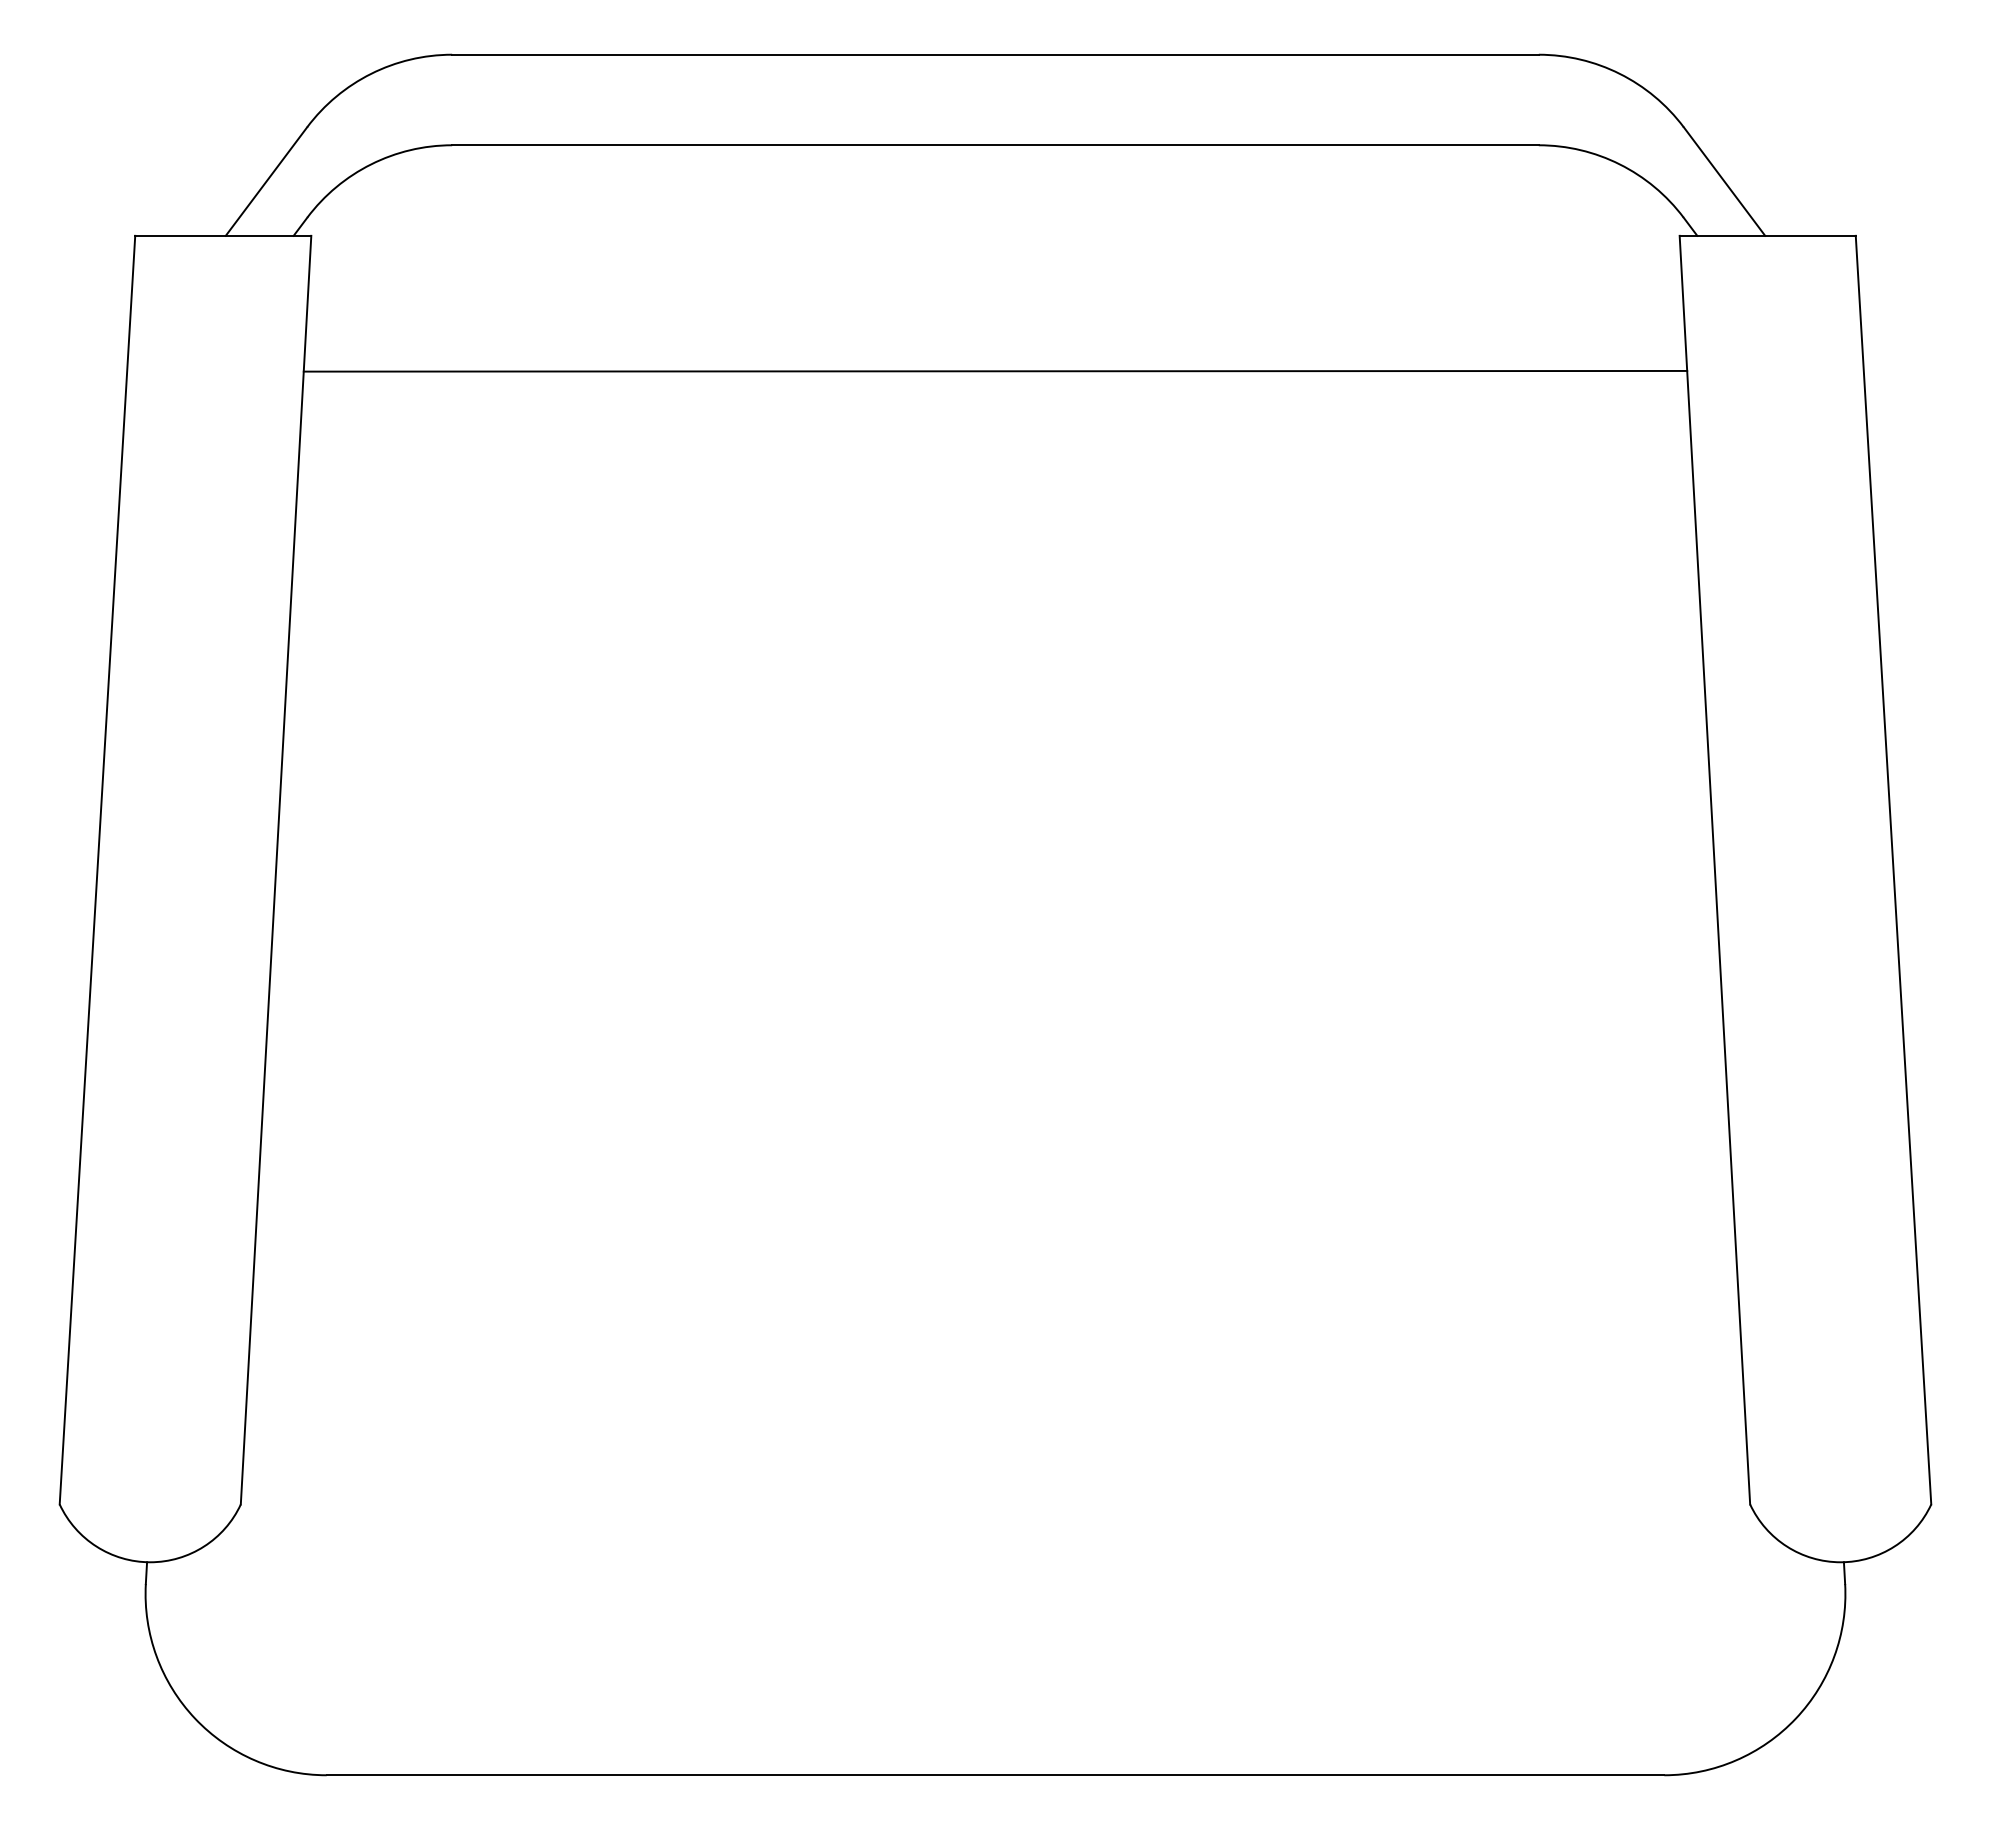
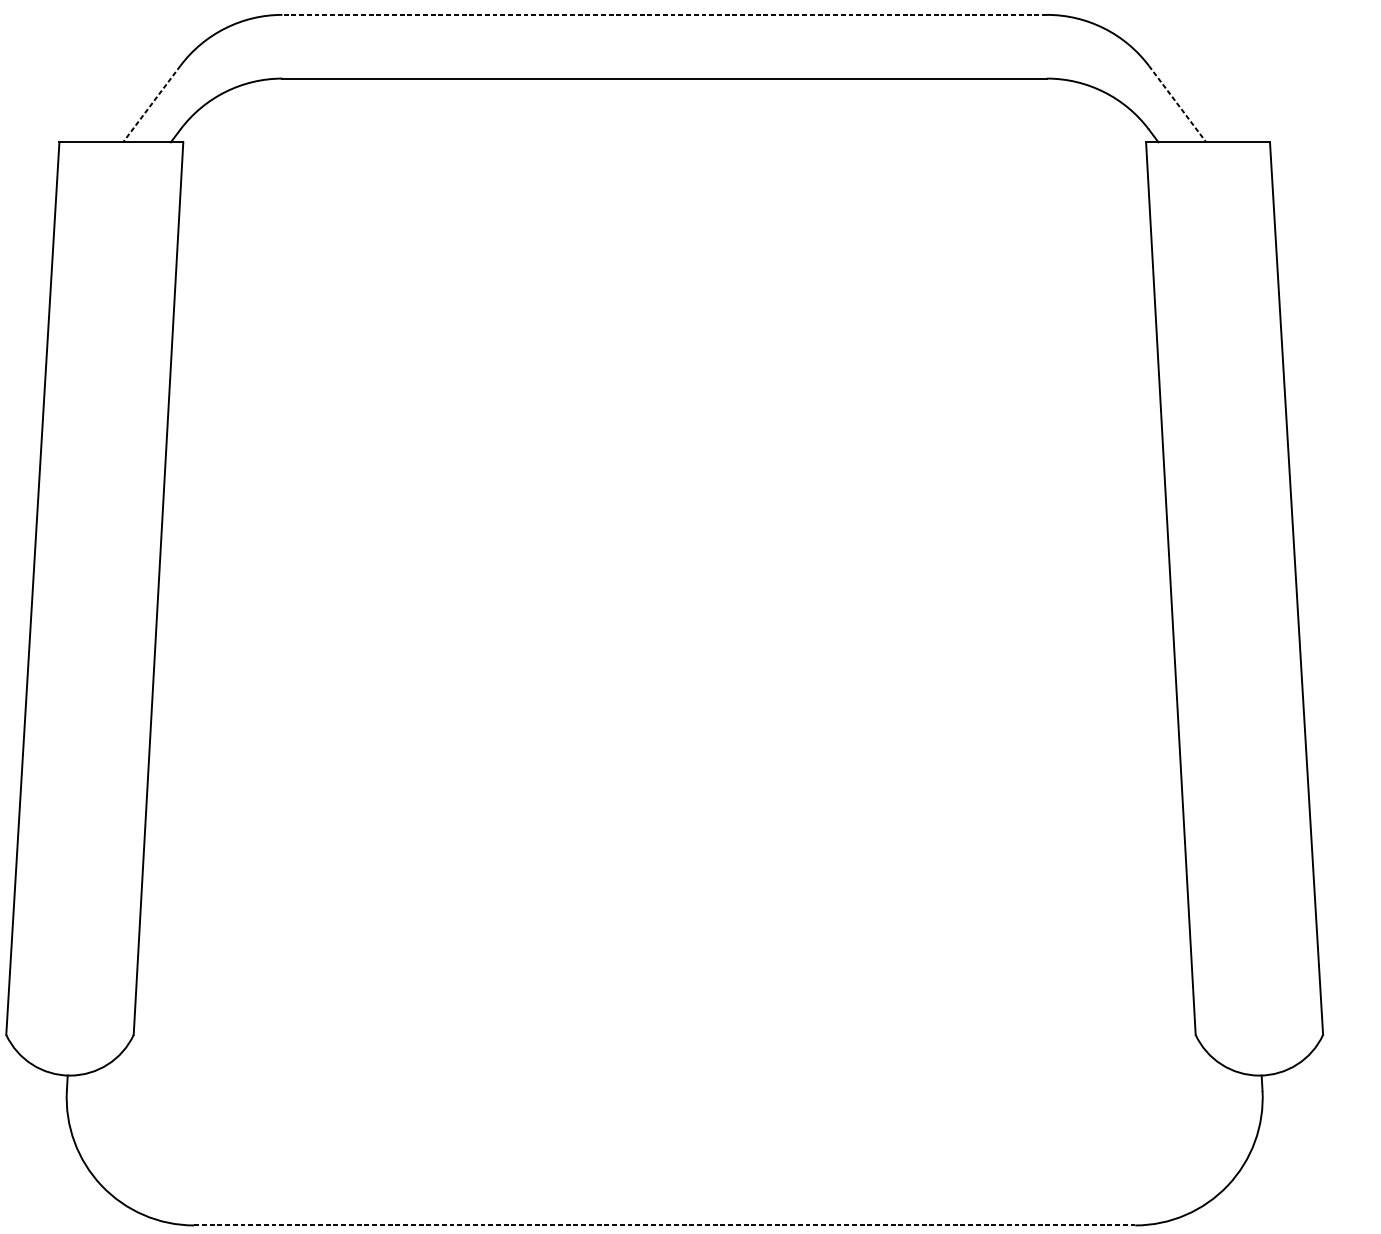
line: (994, 54) -> (664, 14), solid -> dashed
line: (266, 181) -> (151, 104), solid -> dashed
line: (1724, 181) -> (1177, 104), solid -> dashed
line: (995, 370) -> (664, 237), removed
line: (995, 1775) -> (664, 1225), solid -> dashed

